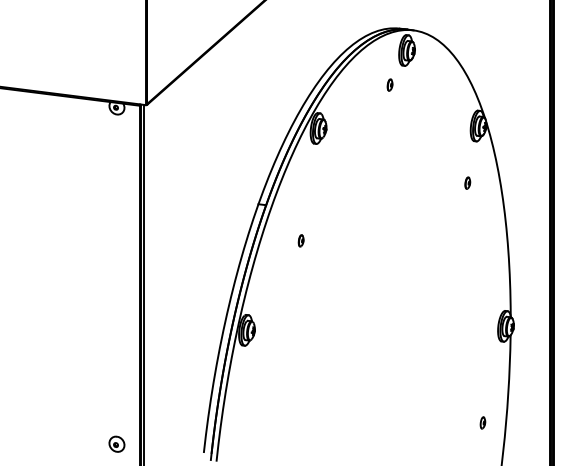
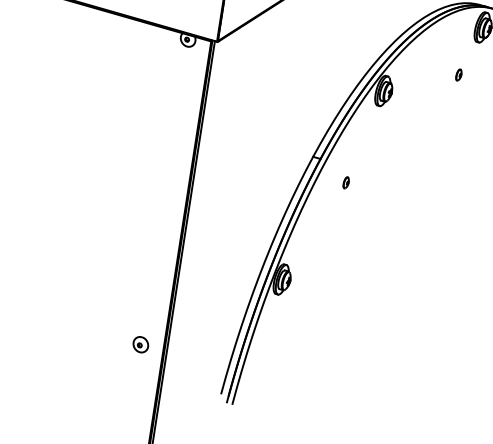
part: (389, 84) -> (458, 74), moved
part: (300, 240) -> (345, 182), moved
part: (116, 443) -> (140, 343), moved

